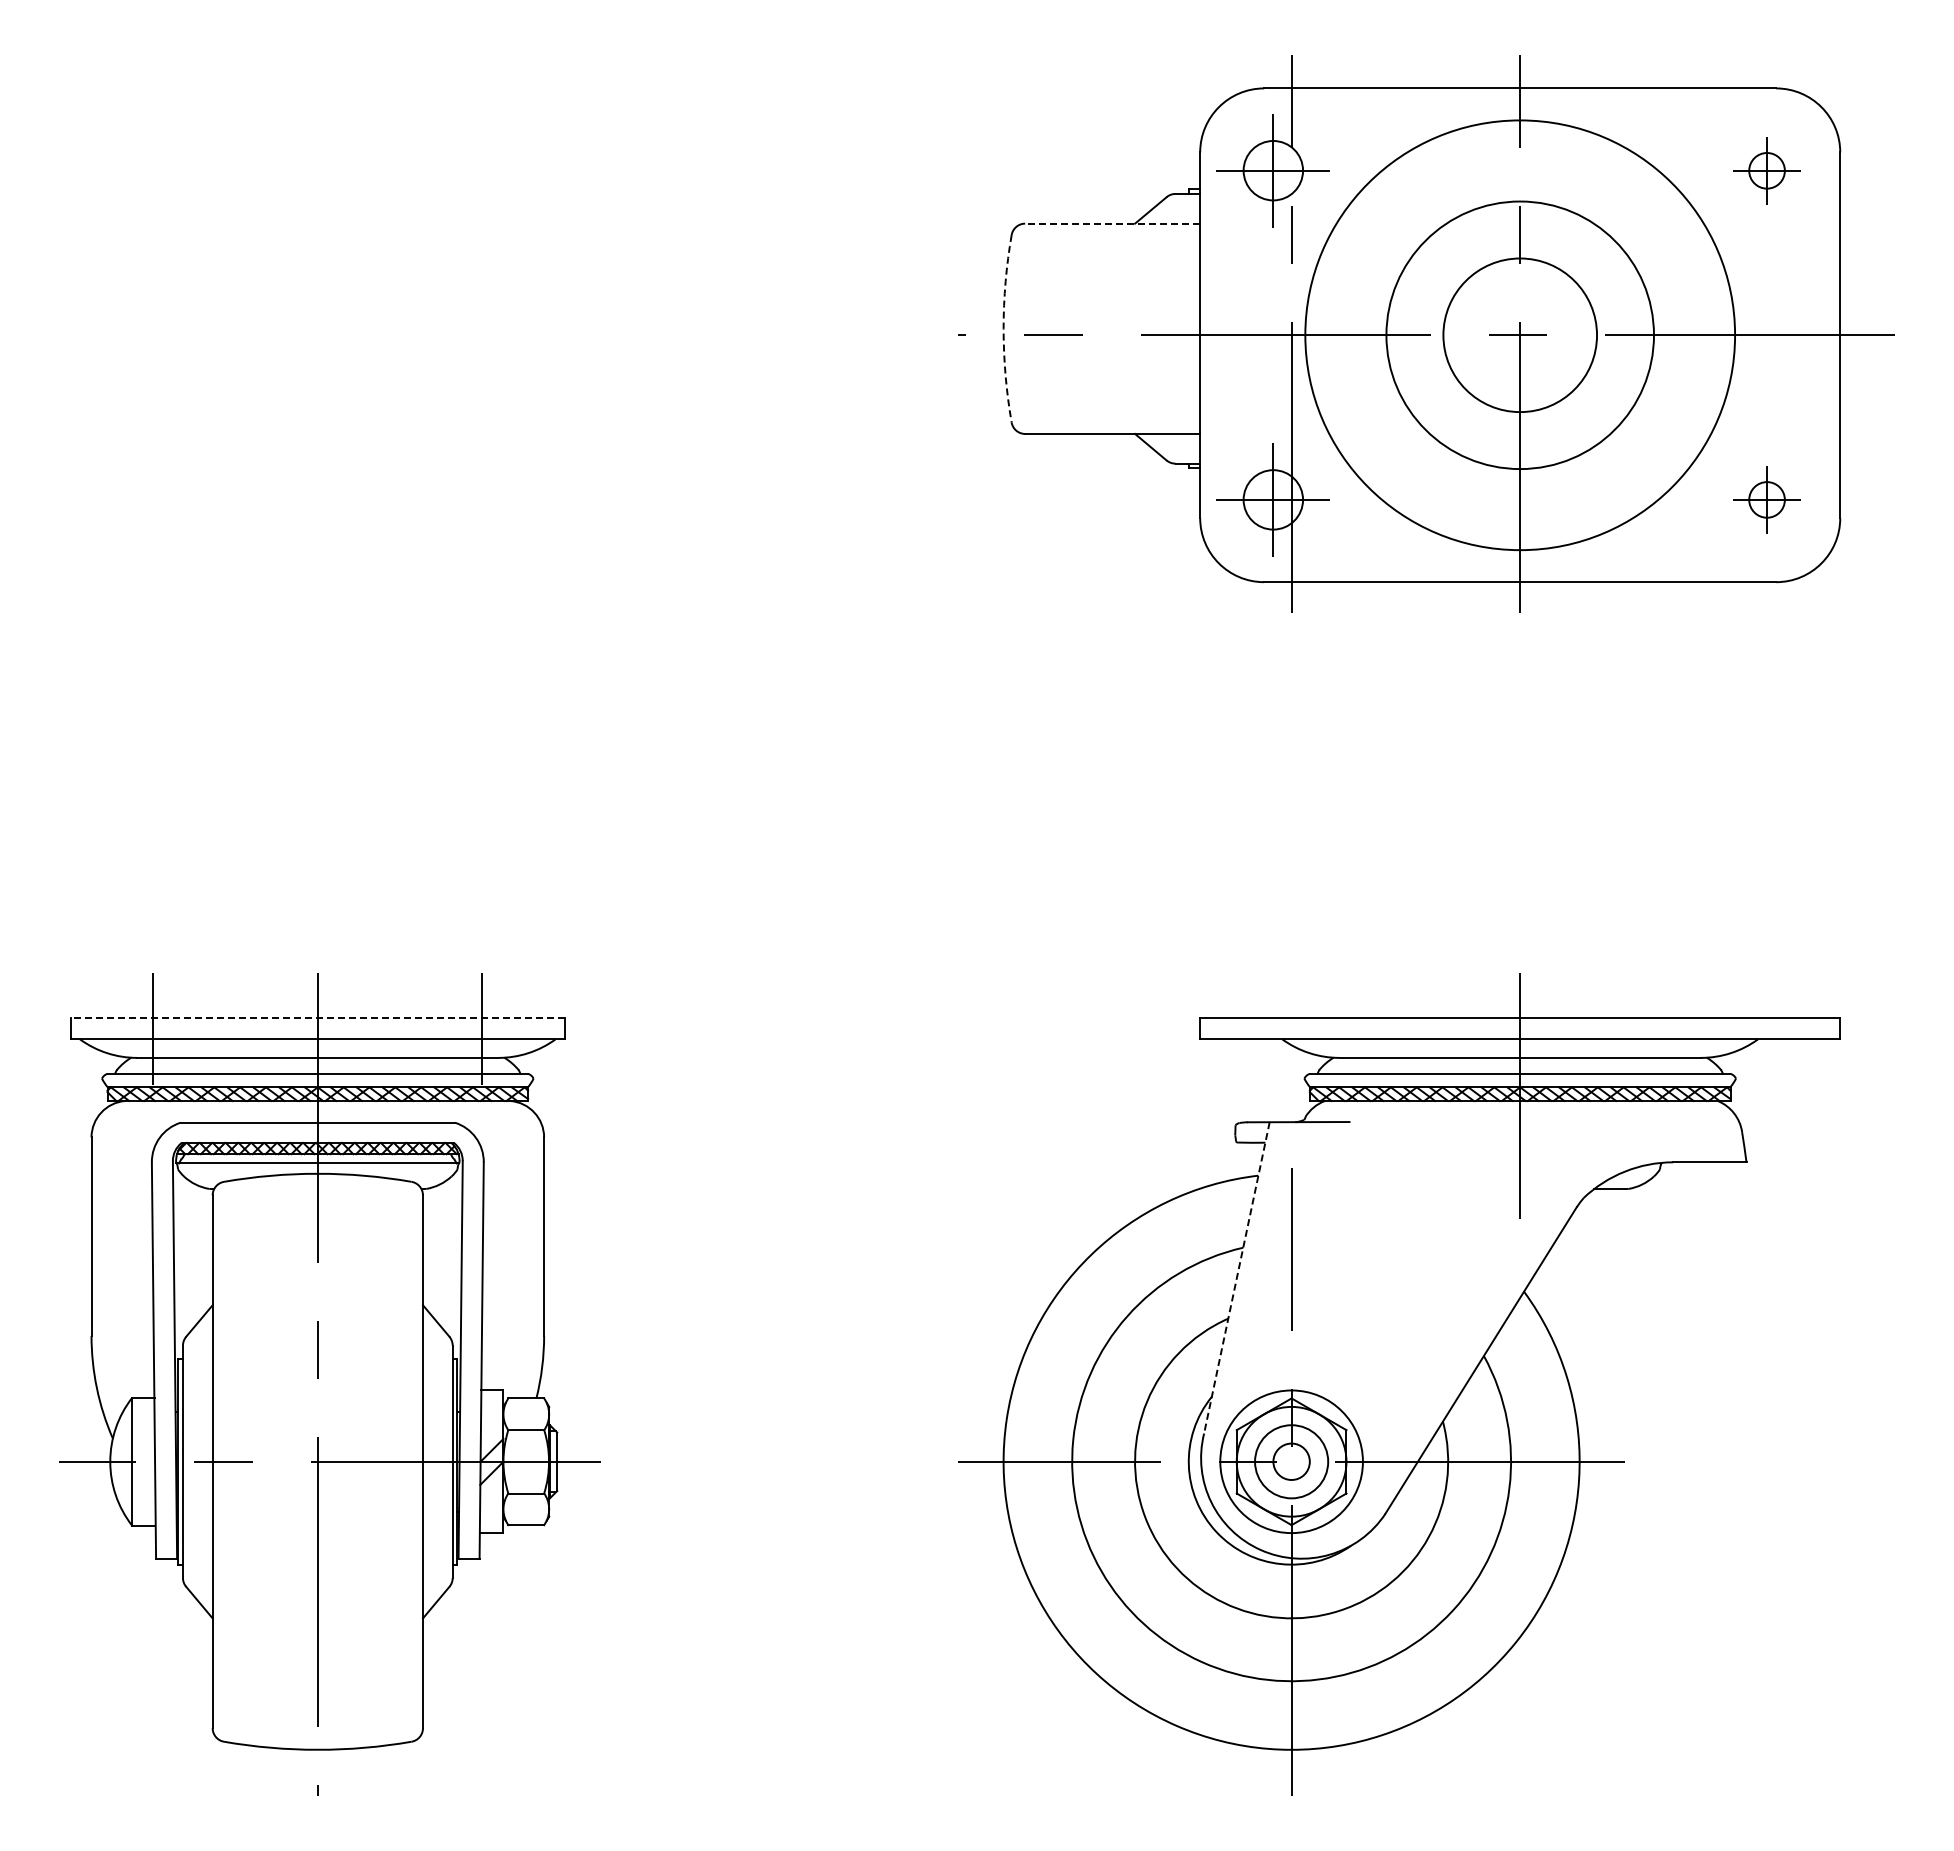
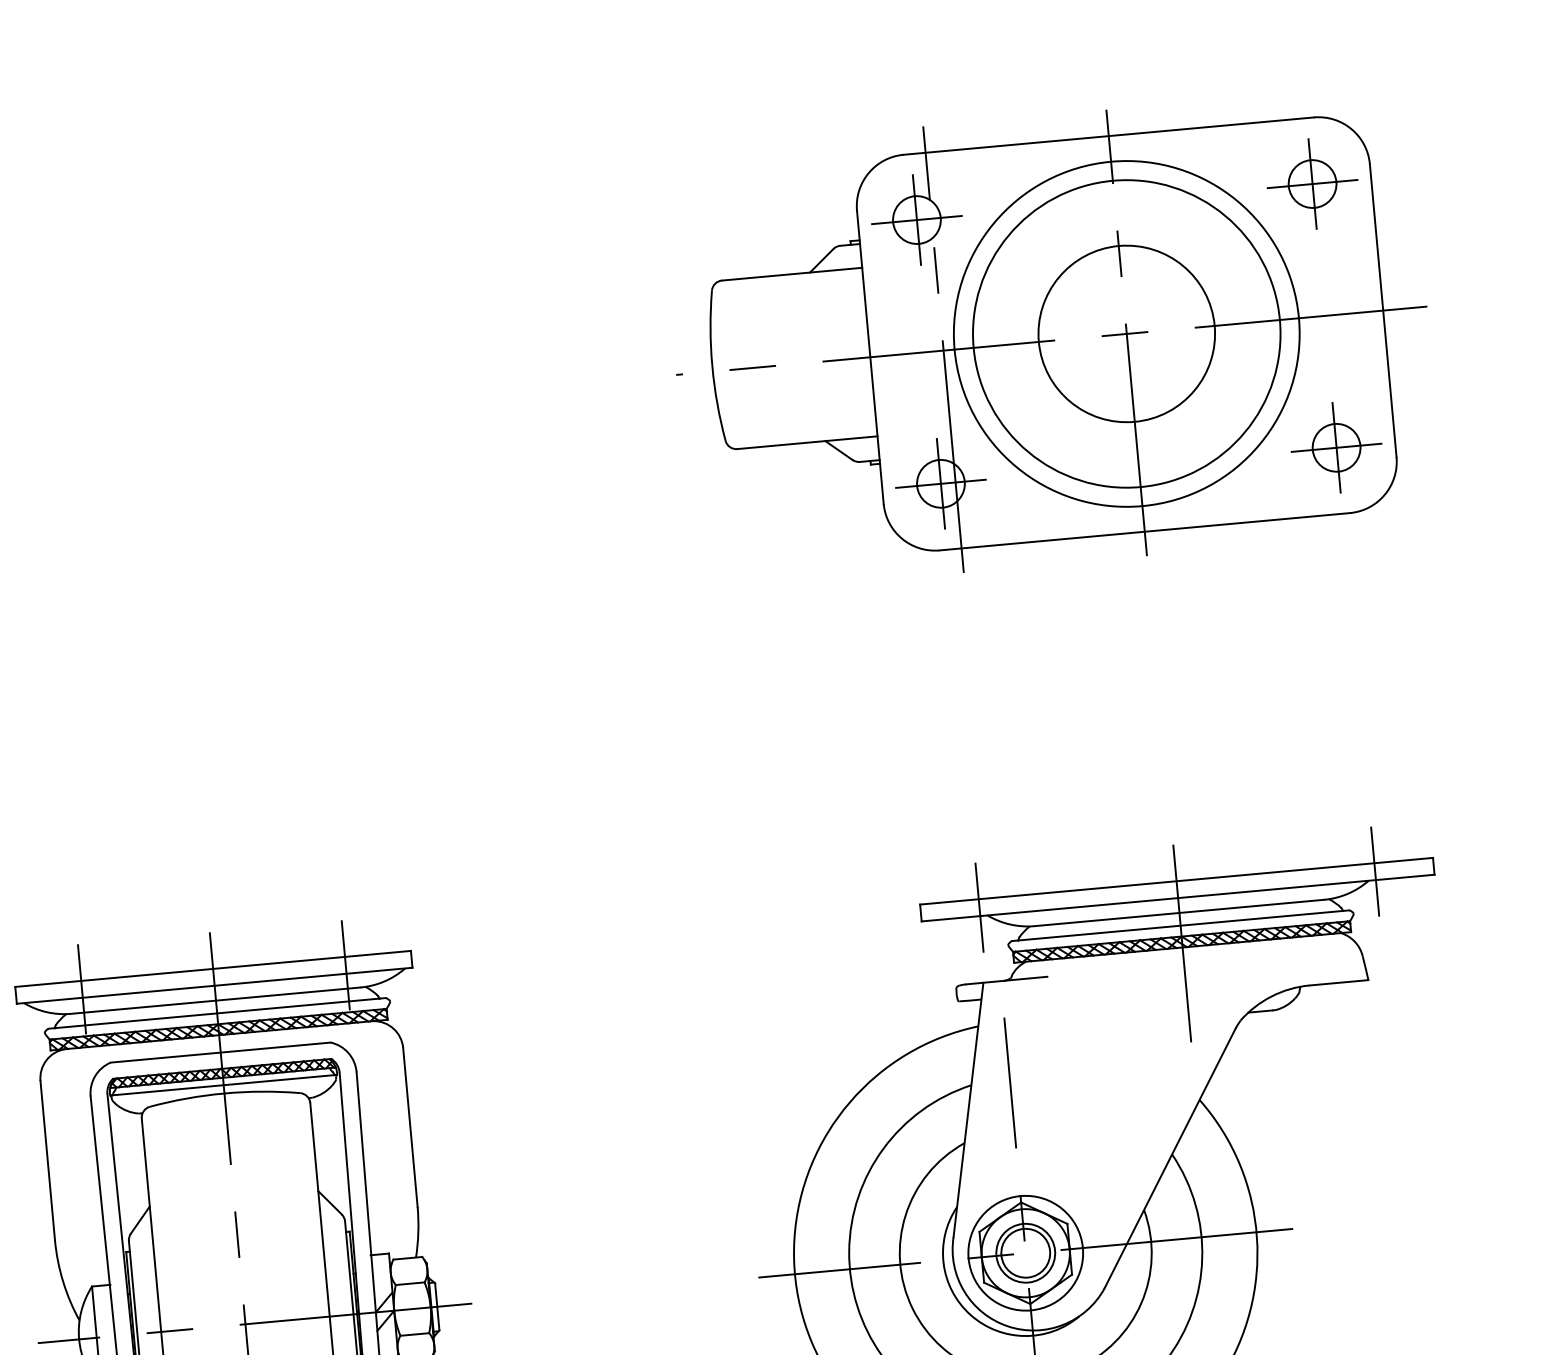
part: (1766, 170) -> (1312, 183), size x1.67
line: (1112, 223) -> (791, 274), dashed -> solid
arc: (1003, 328) -> (712, 366), dashed -> solid
circle: (1519, 335) -> (1126, 334), size x1.43
circle: (1520, 335) -> (1127, 334), size x1.43
part: (1766, 499) -> (1336, 447), size x1.67
line: (317, 1018) -> (212, 969), dashed -> solid
line: (1273, 1028) -> (979, 907), added
line: (1767, 1028) -> (1375, 871), added
line: (1236, 1278) -> (968, 1110), dashed -> solid
circle: (1291, 1461) -> (1025, 1253), size x1.67

